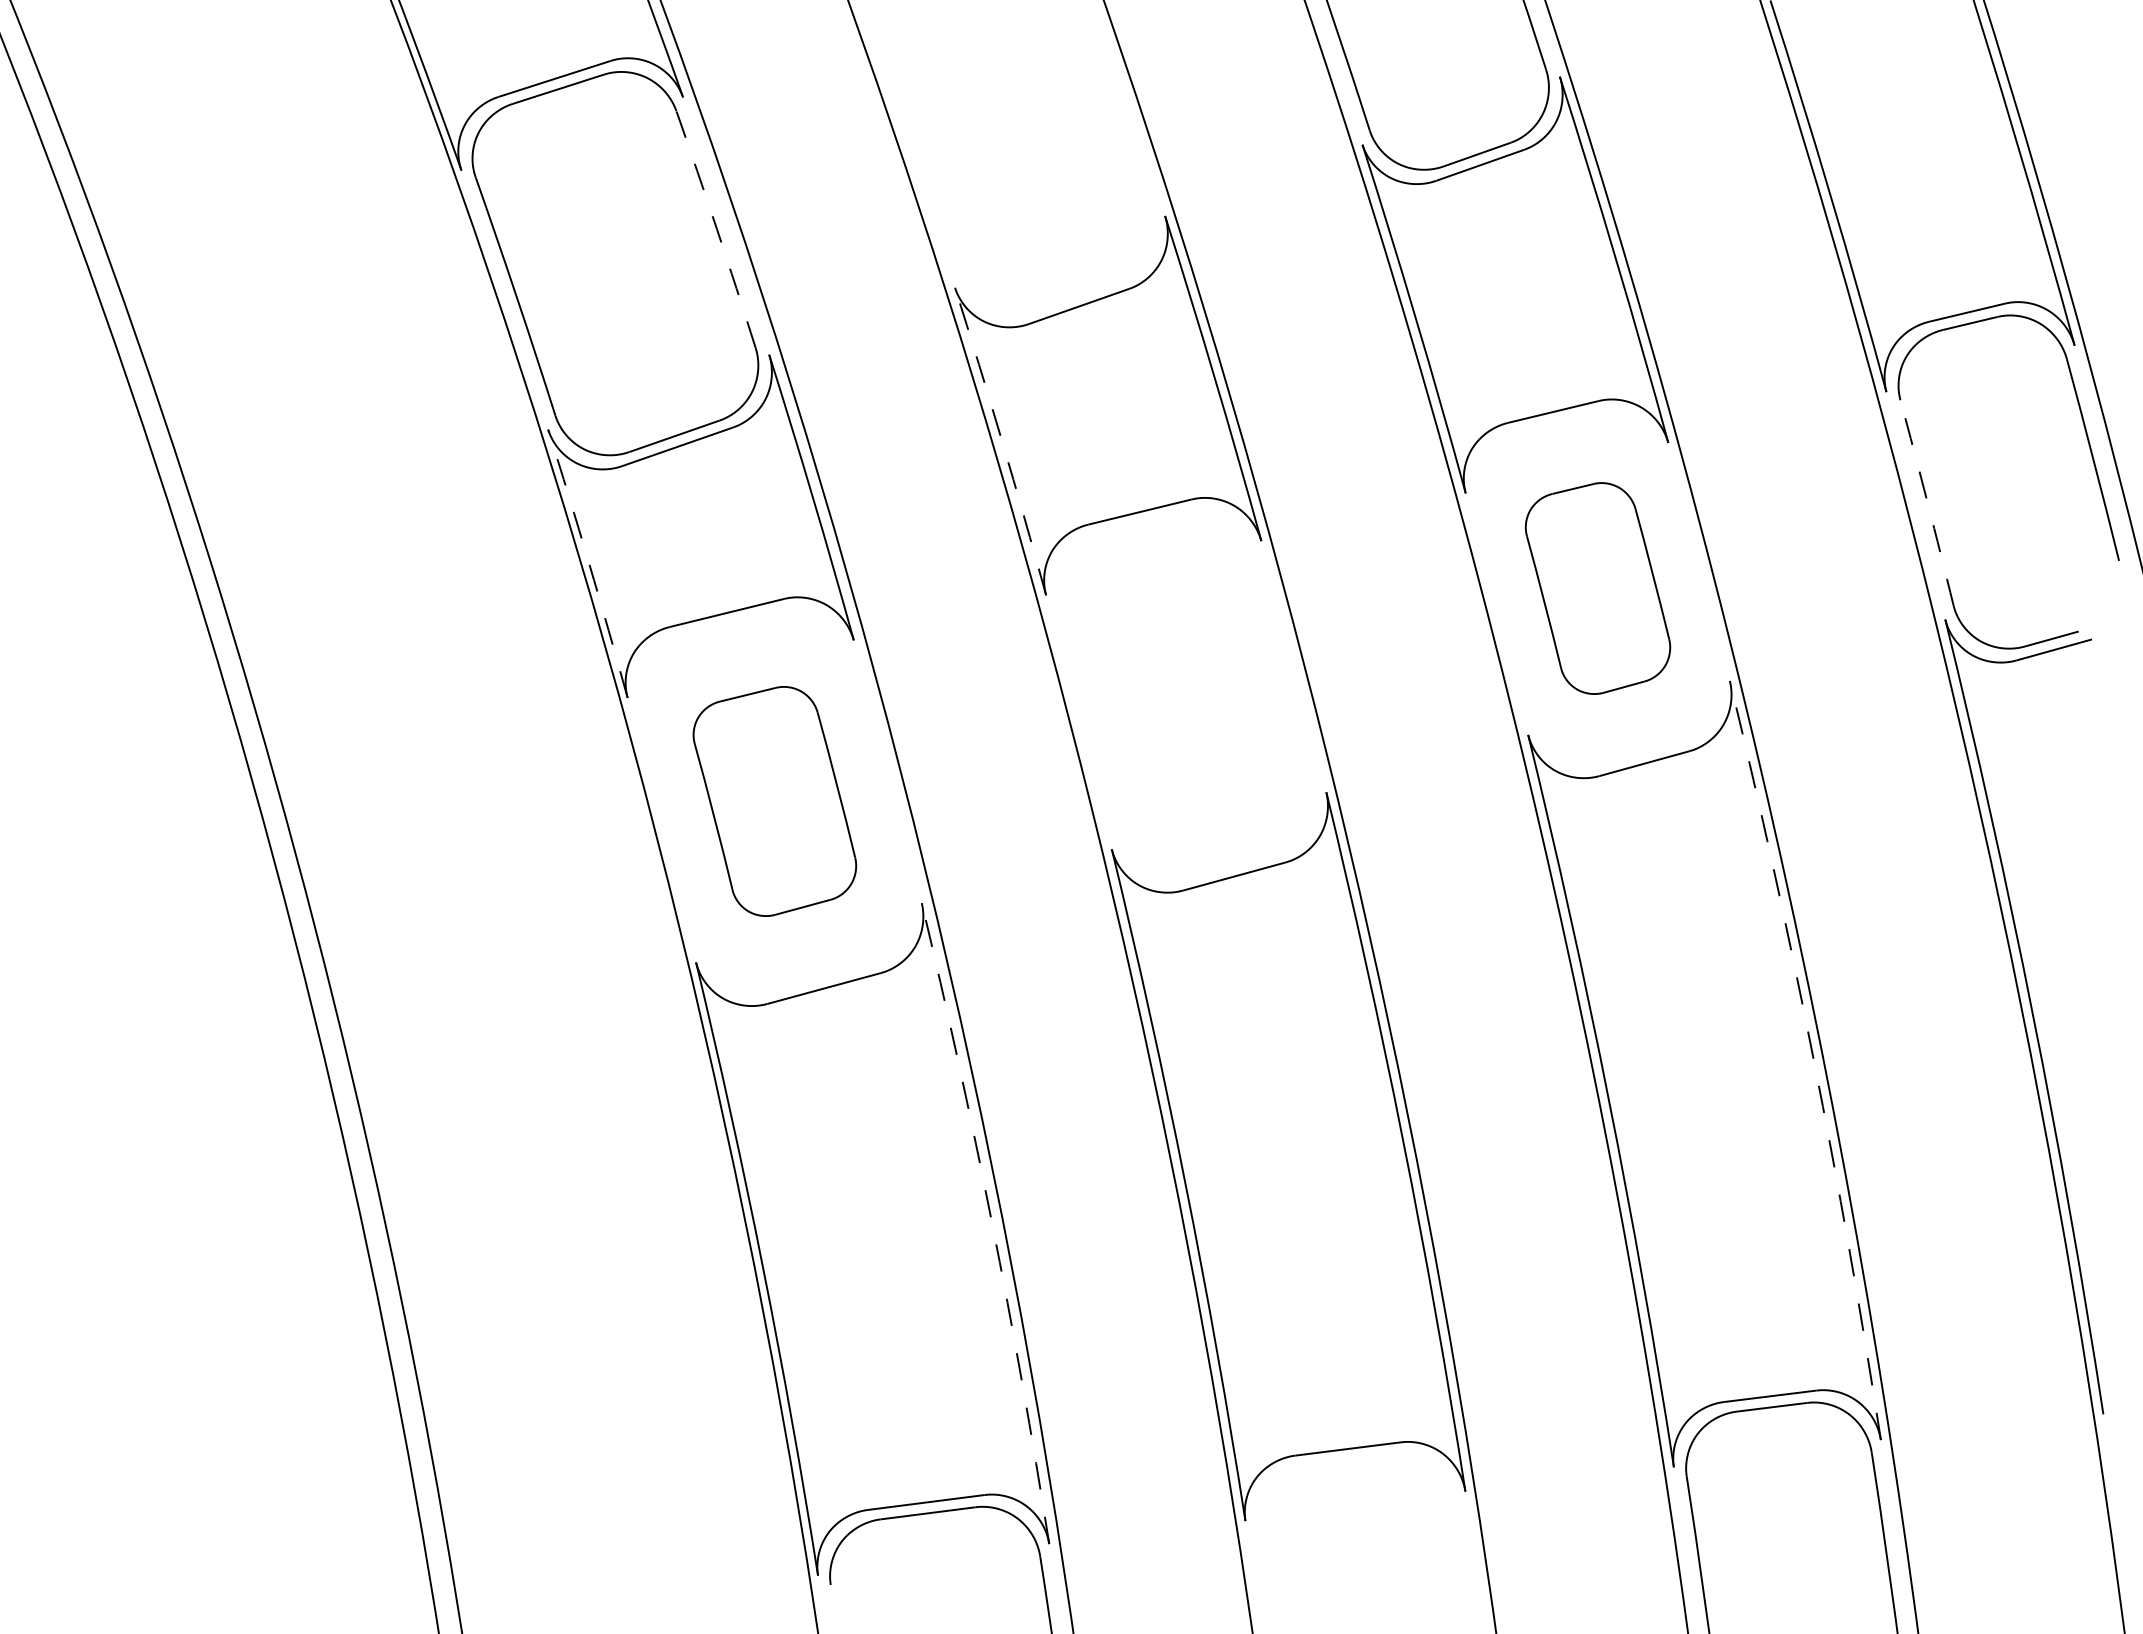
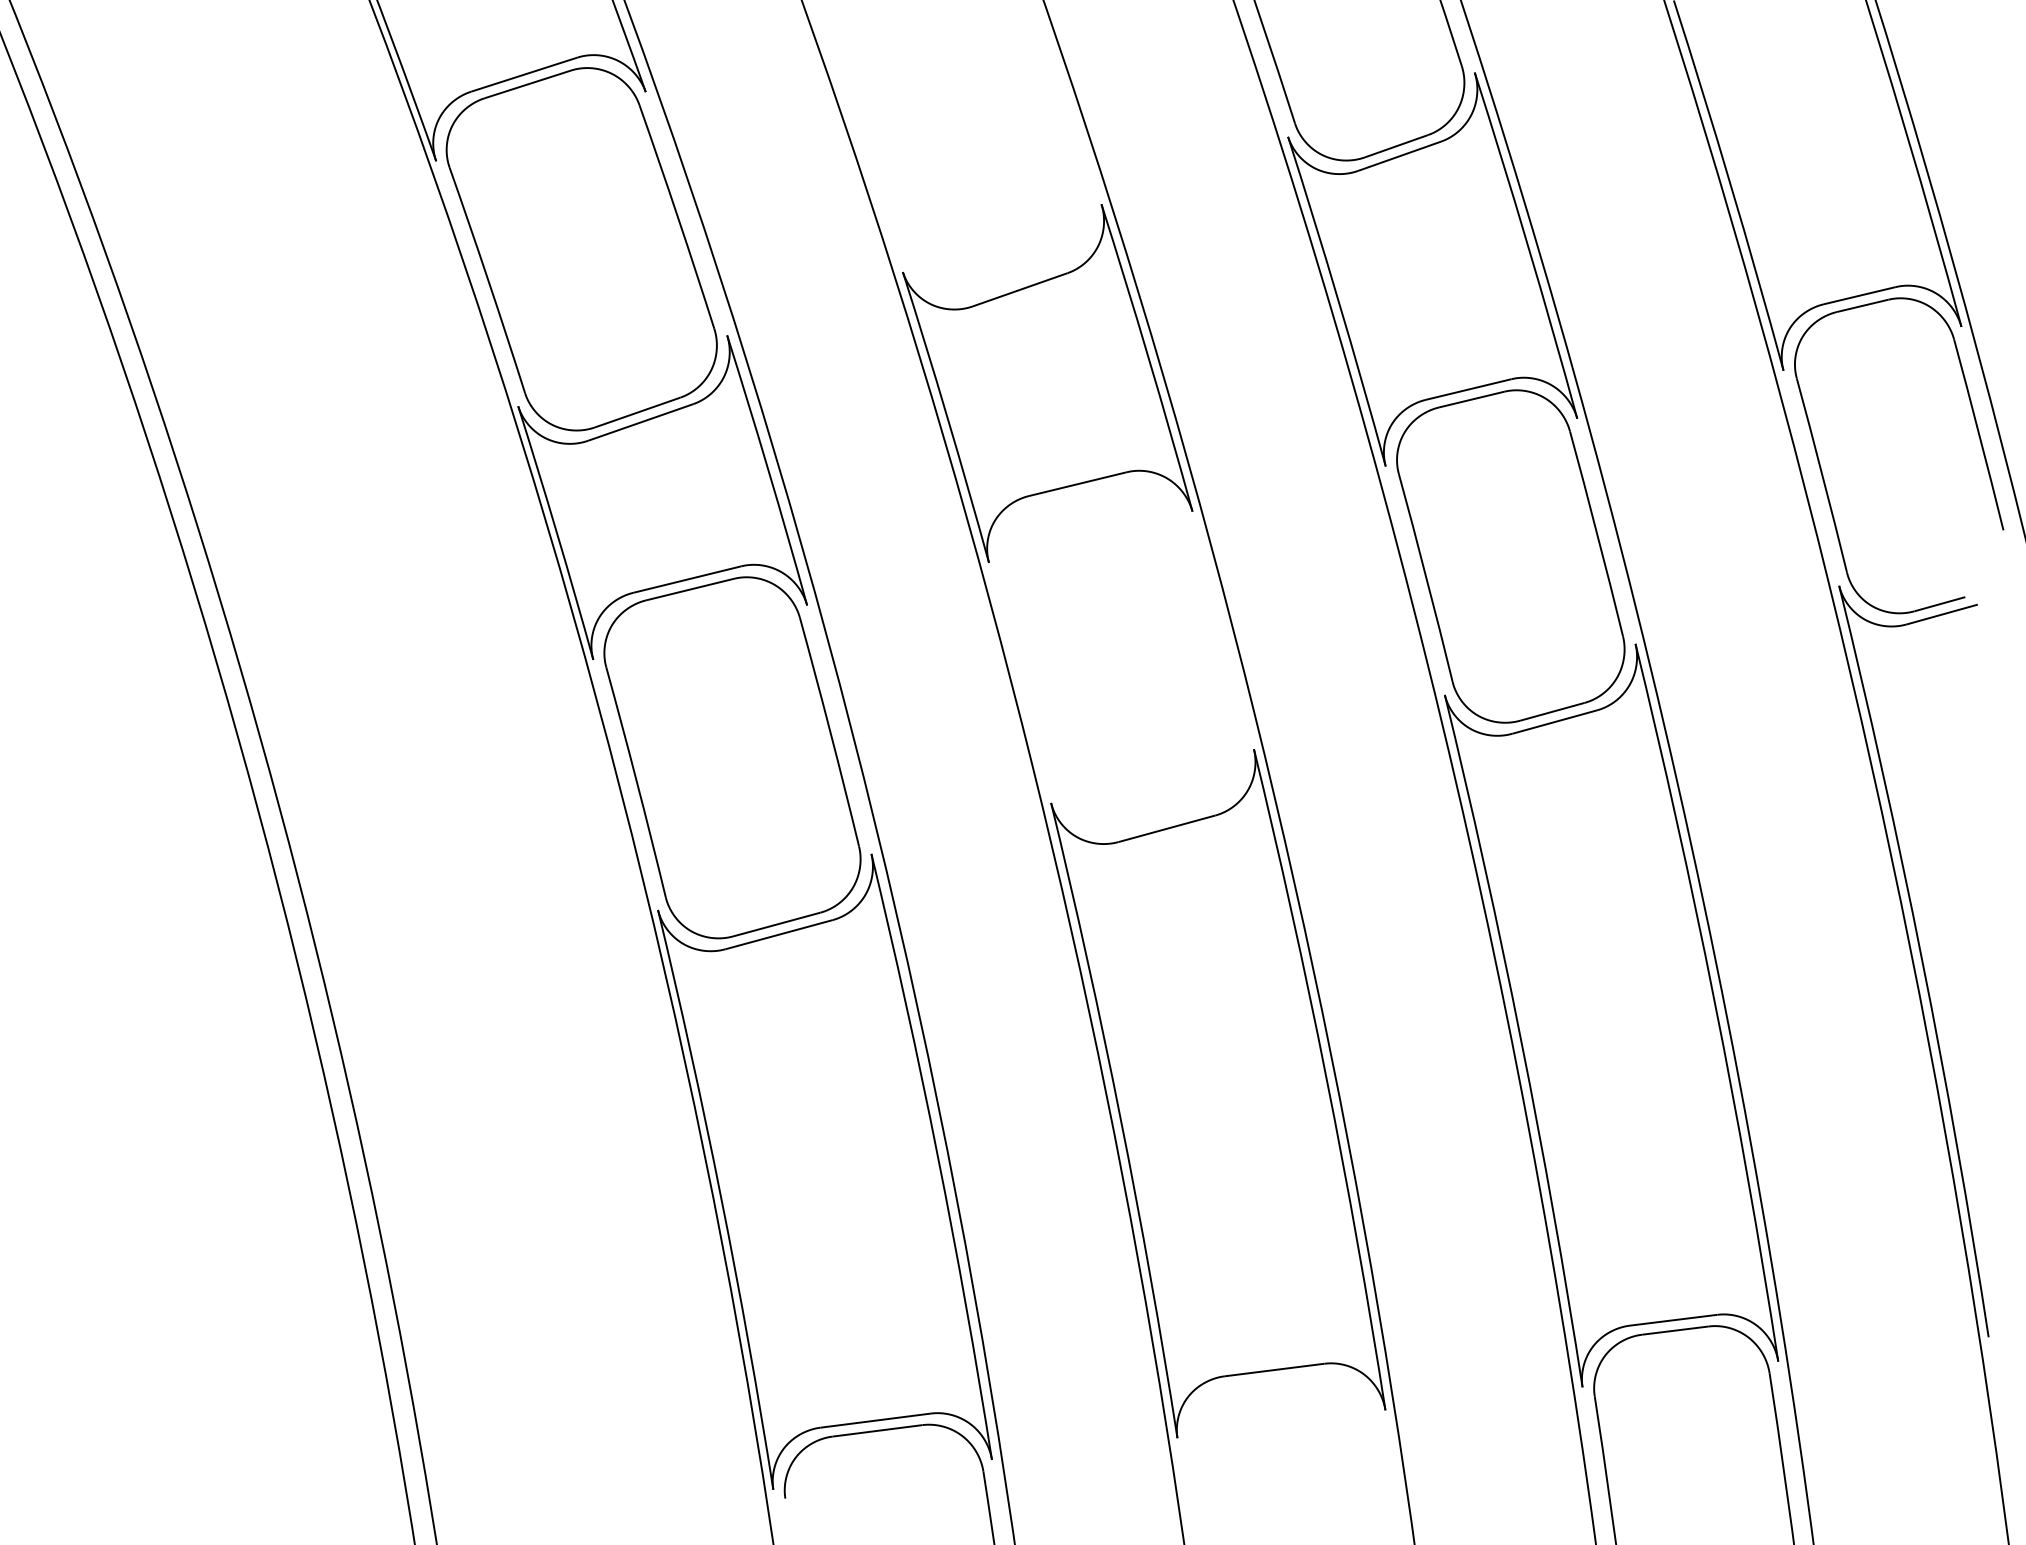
arc: (716, 229) -> (677, 217), dashed -> solid
arc: (1002, 441) -> (947, 417), dashed -> solid
arc: (1927, 502) -> (1822, 475), dashed -> solid
arc: (589, 563) -> (557, 532), dashed -> solid
part: (1597, 588) -> (1510, 556), size x1.67
part: (774, 801) -> (732, 757), size x1.67
arc: (1813, 1058) -> (1714, 1000), dashed -> solid
arc: (991, 1222) -> (937, 1155), dashed -> solid

